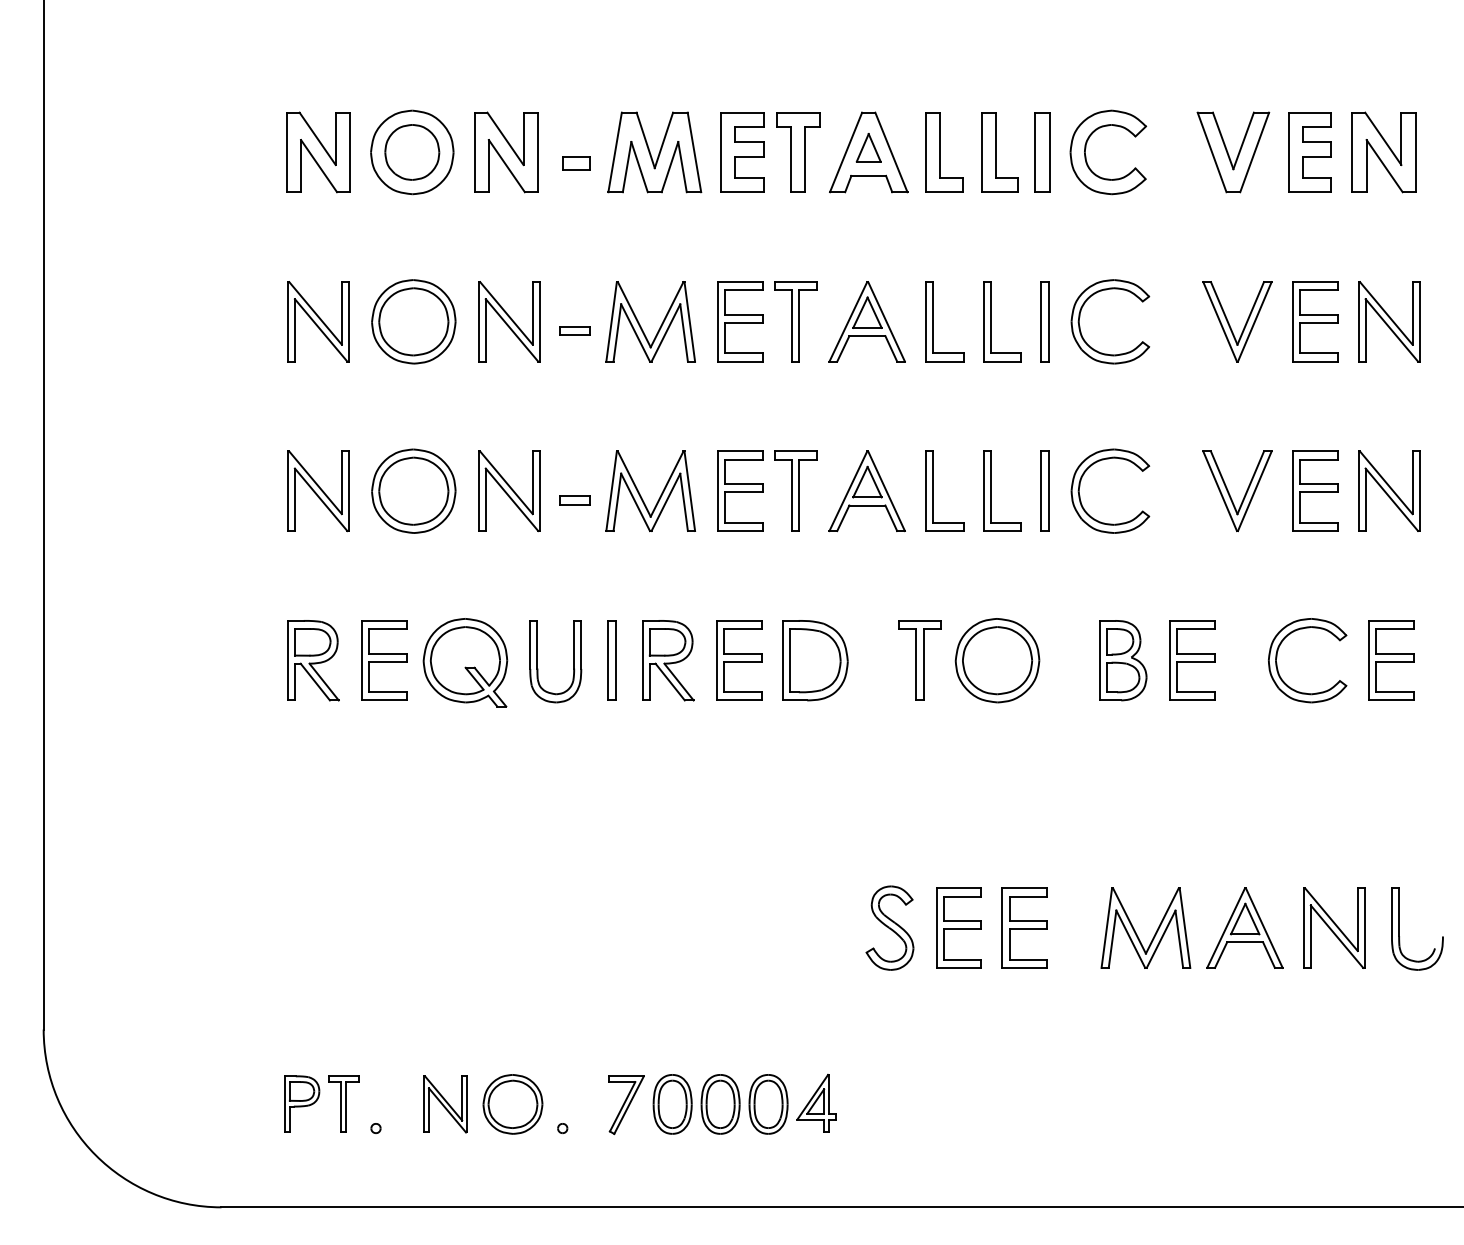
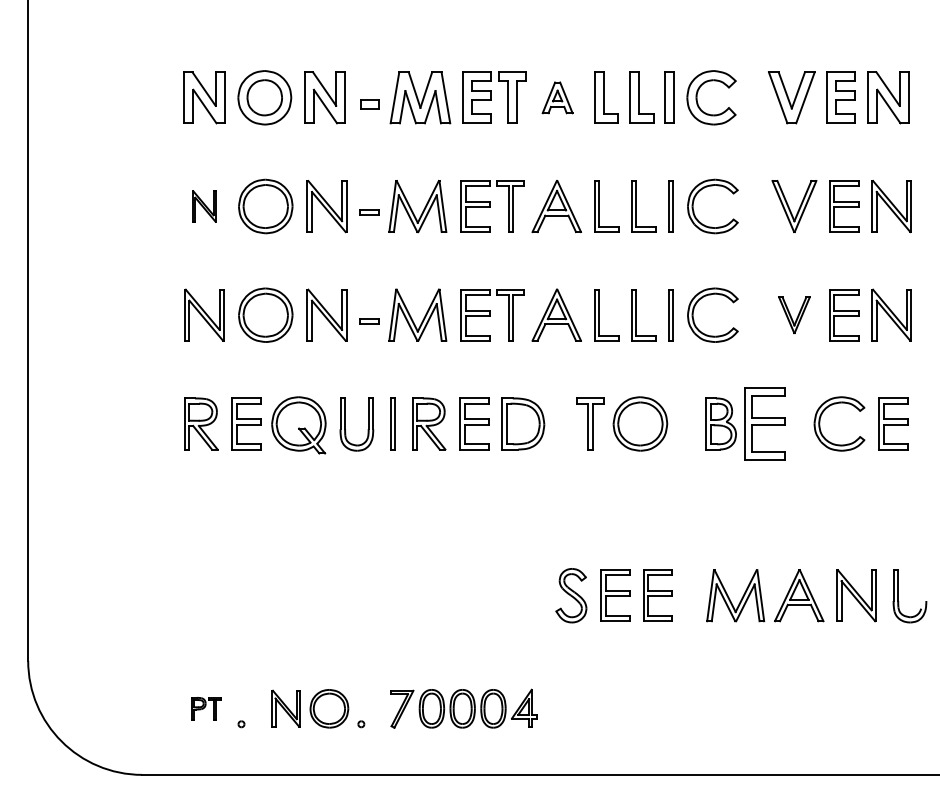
part: (868, 151) -> (557, 97), size x0.6
part: (318, 321) -> (204, 206), size x0.6
part: (1237, 490) -> (794, 314), size x0.7
part: (1192, 659) -> (765, 423), size x1.4
part: (321, 1103) -> (206, 708), size x0.6

